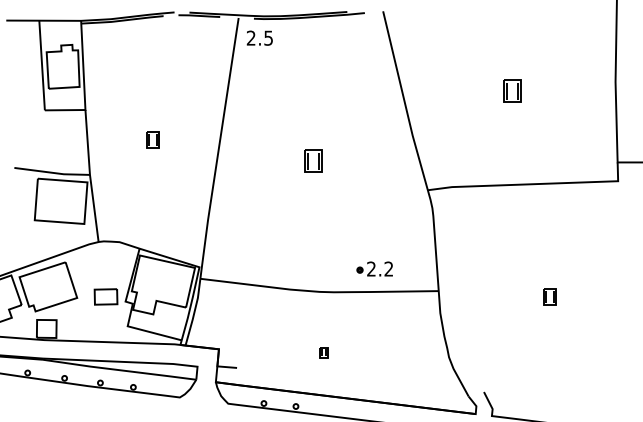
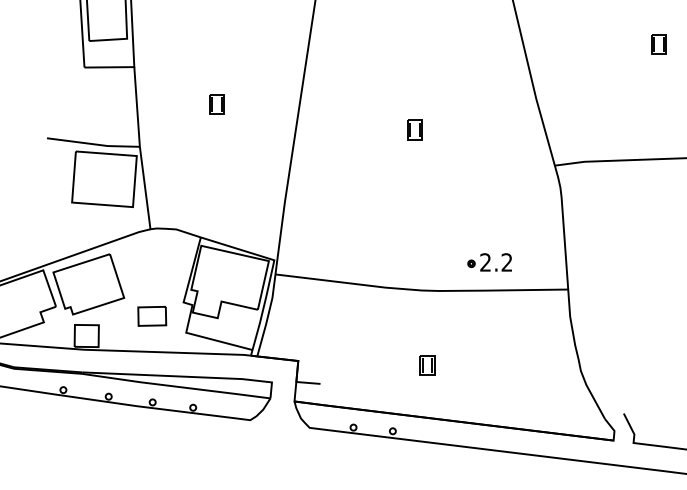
part: (512, 91) -> (658, 44), size x0.71
part: (313, 160) -> (414, 129), size x0.71
part: (105, 296) -> (151, 315), moved
part: (323, 352) -> (426, 364), size x1.67

